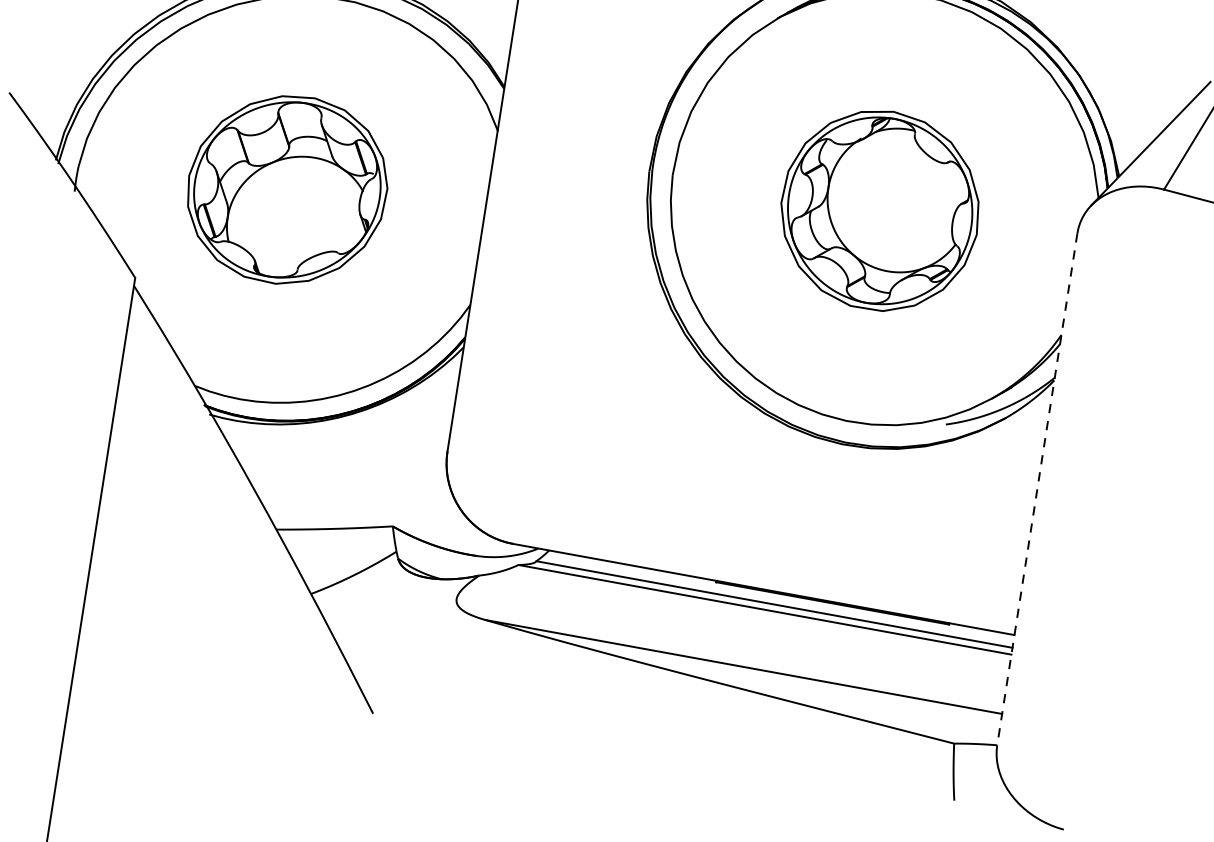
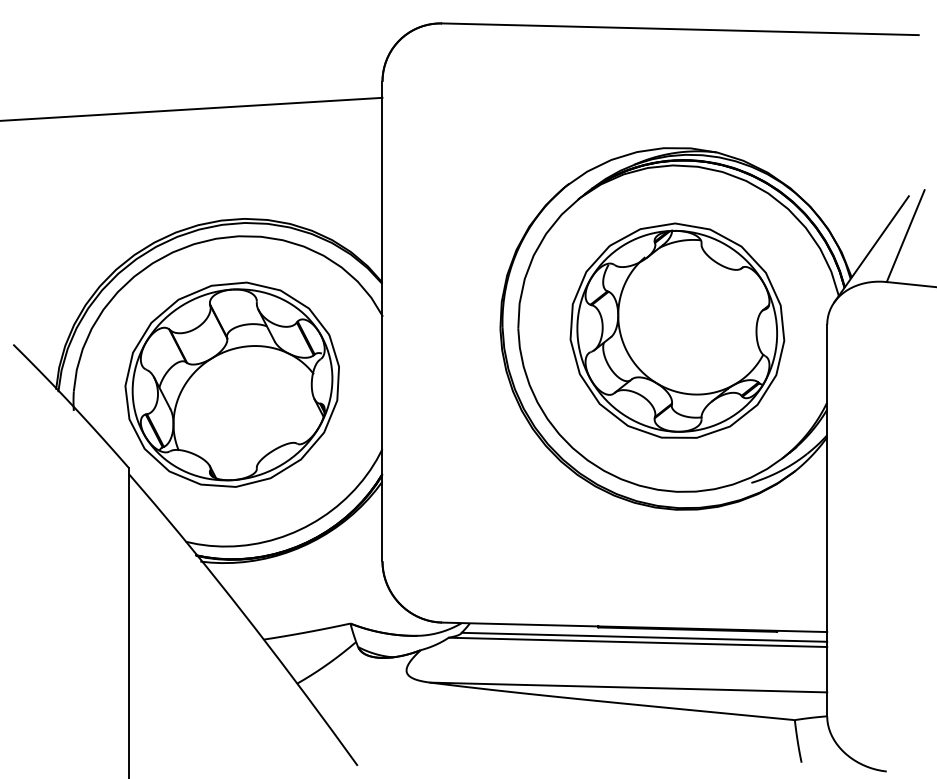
part: (286, 189) -> (231, 384), size x1.43
part: (880, 210) -> (677, 330), size x1.43
line: (1037, 489) -> (827, 520), dashed -> solid

